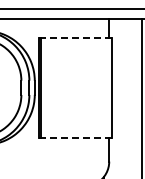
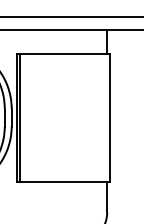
line: (75, 37) -> (63, 53), dashed -> solid
line: (75, 137) -> (63, 181), dashed -> solid

